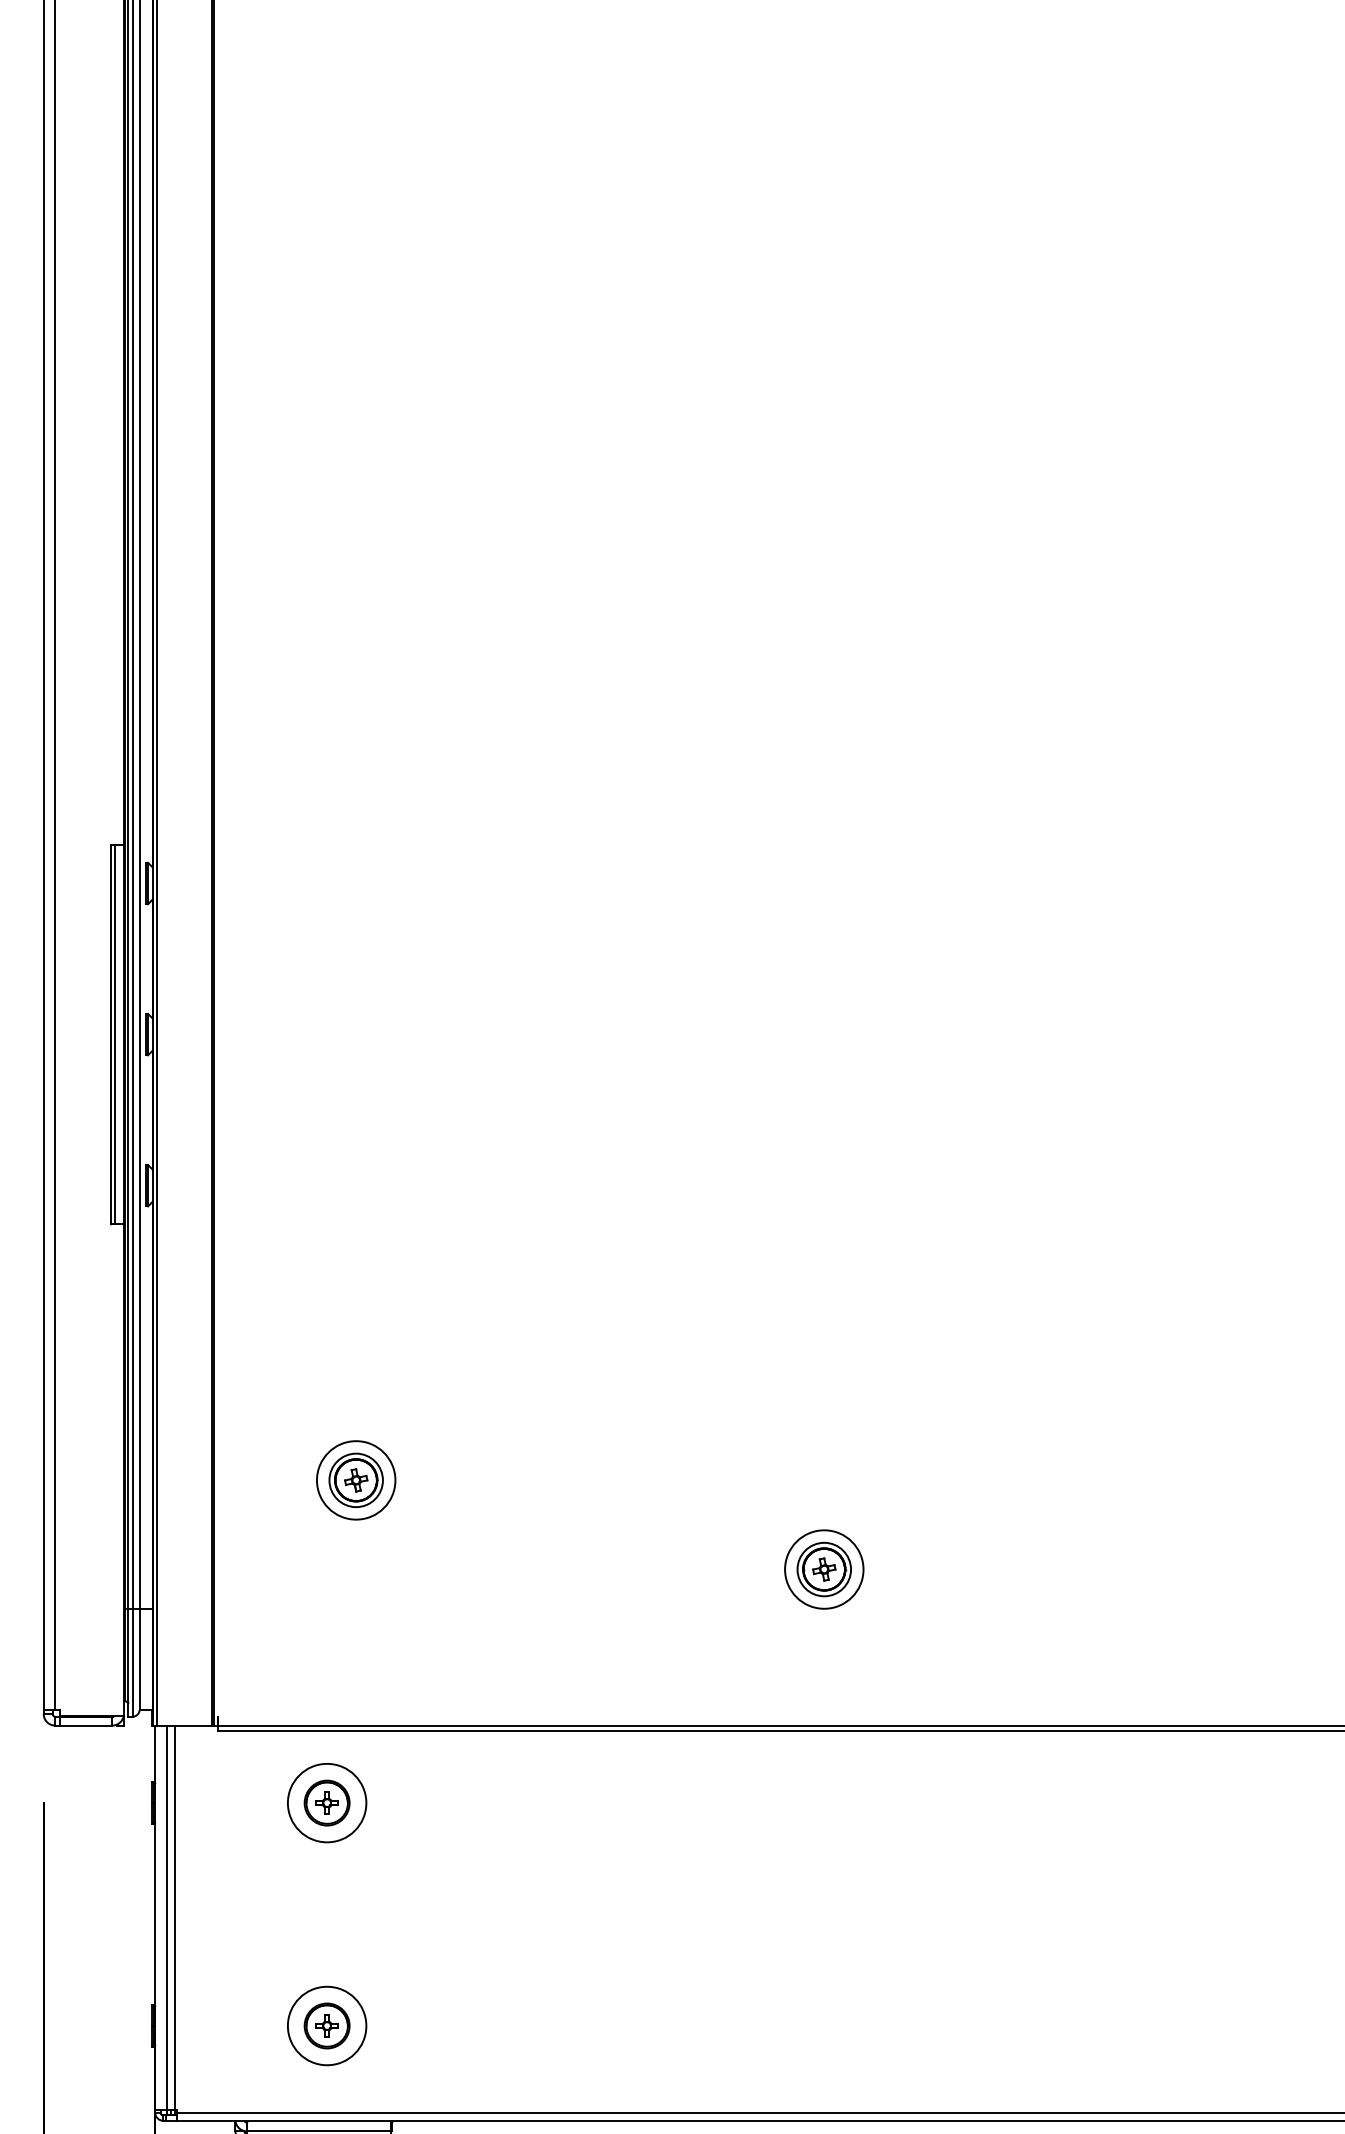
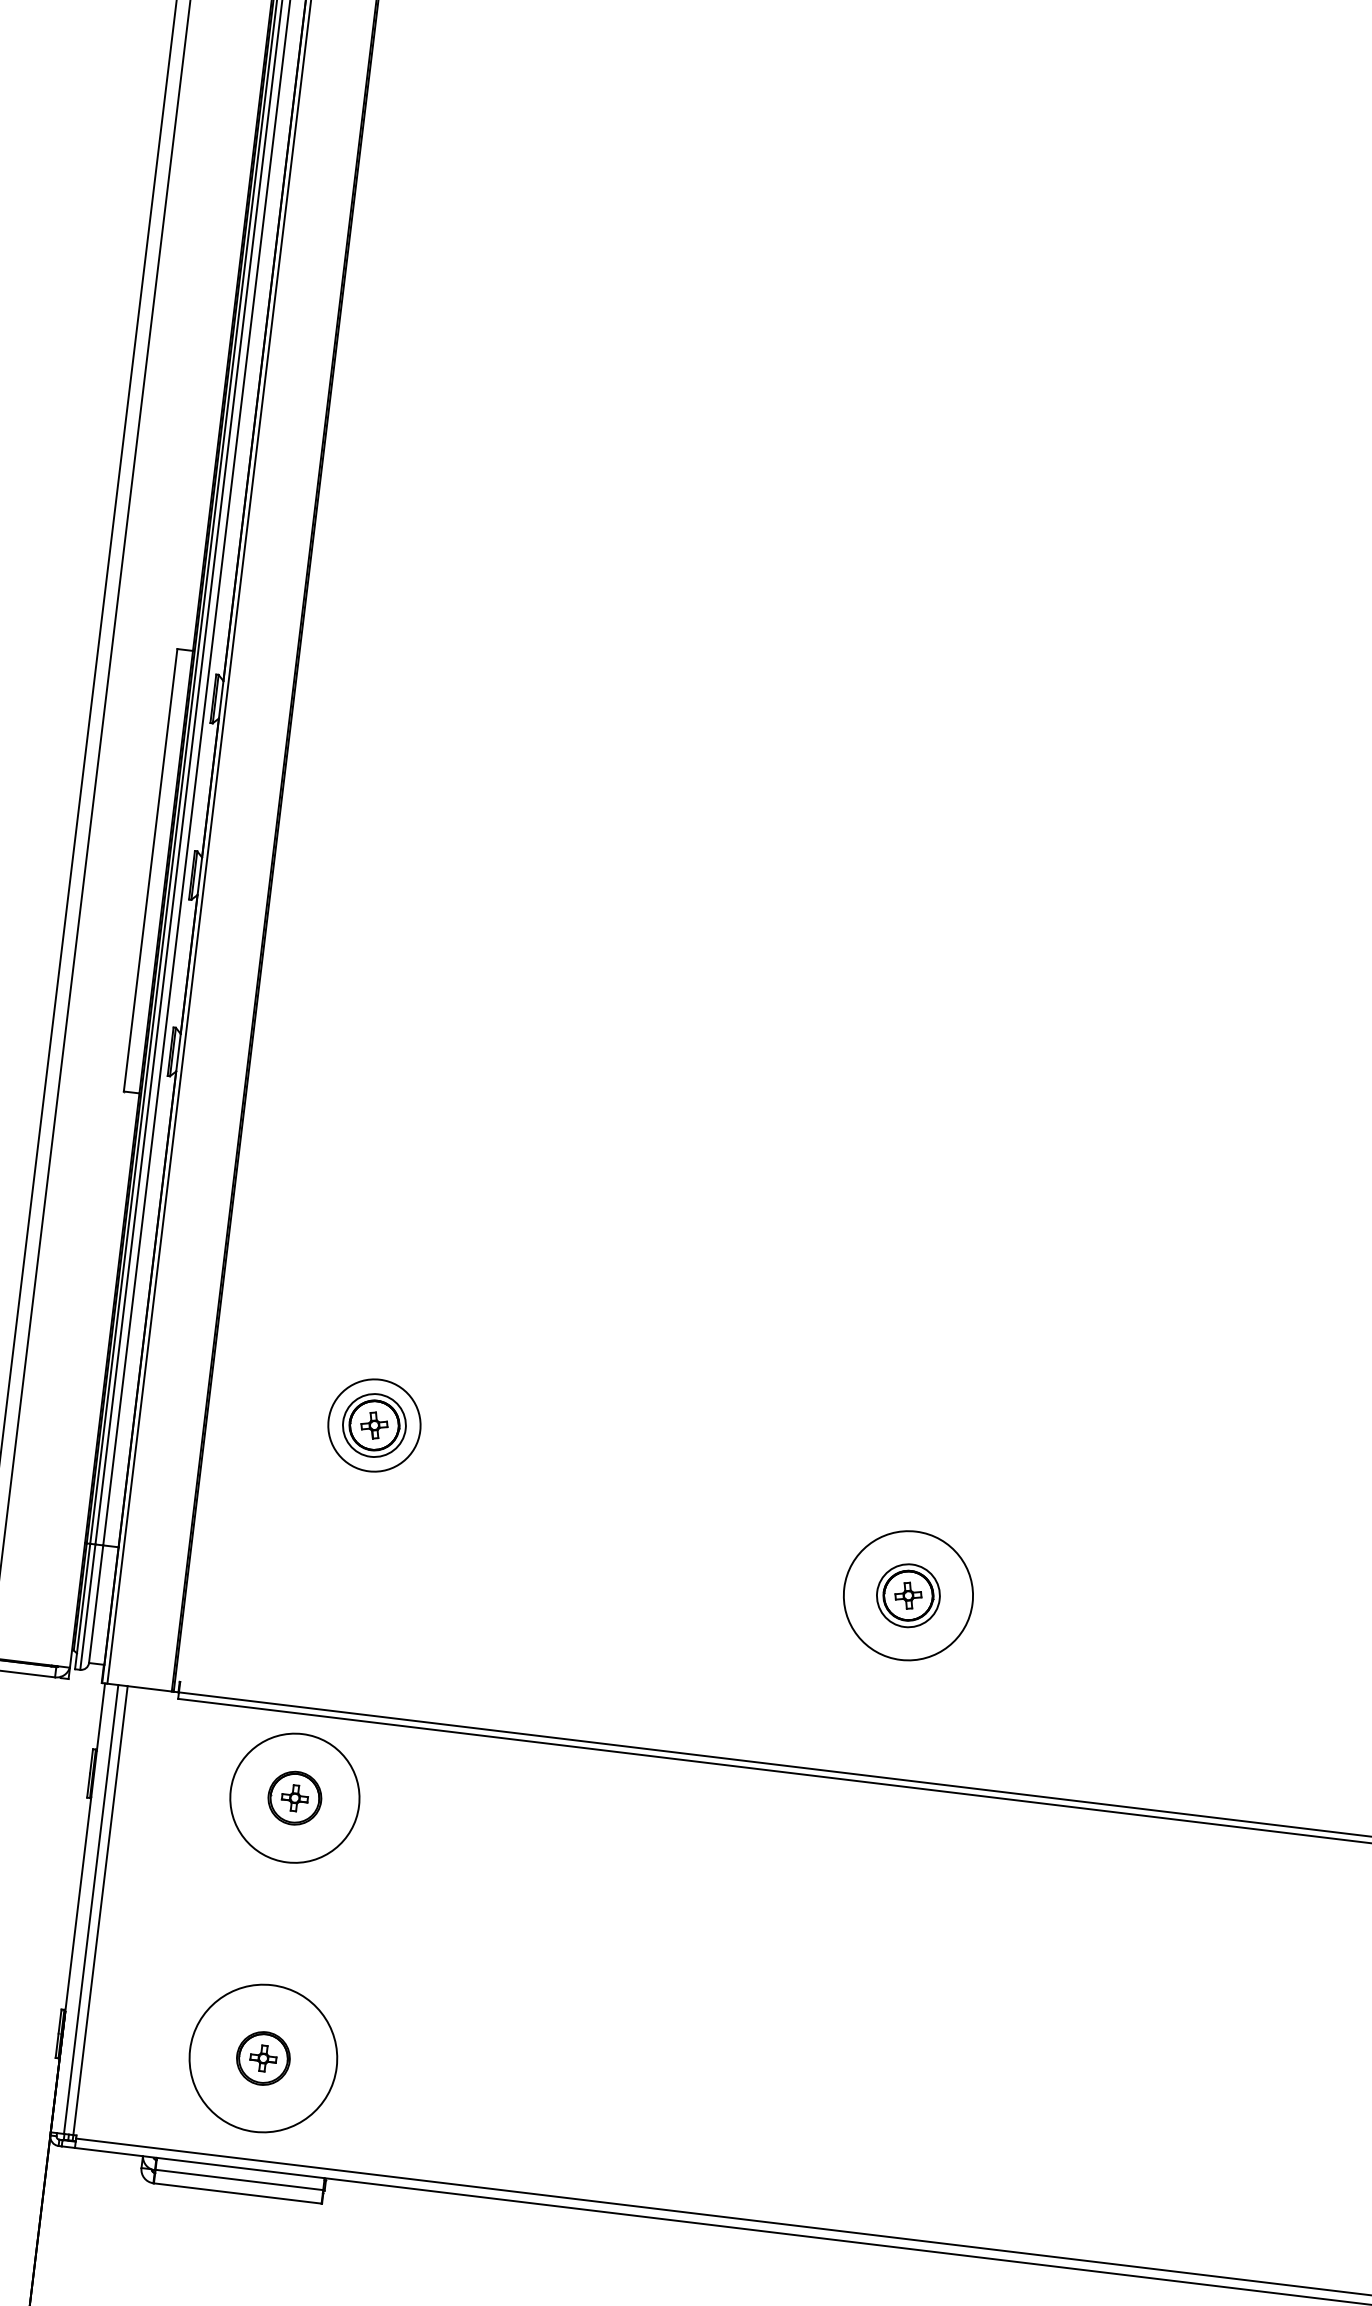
line: (114, 1034) -> (155, 870), removed
circle: (824, 1569) -> (908, 1595), size x1.4
circle: (326, 1802) -> (294, 1797), size x1.4
circle: (326, 2025) -> (262, 2057), size x1.6

